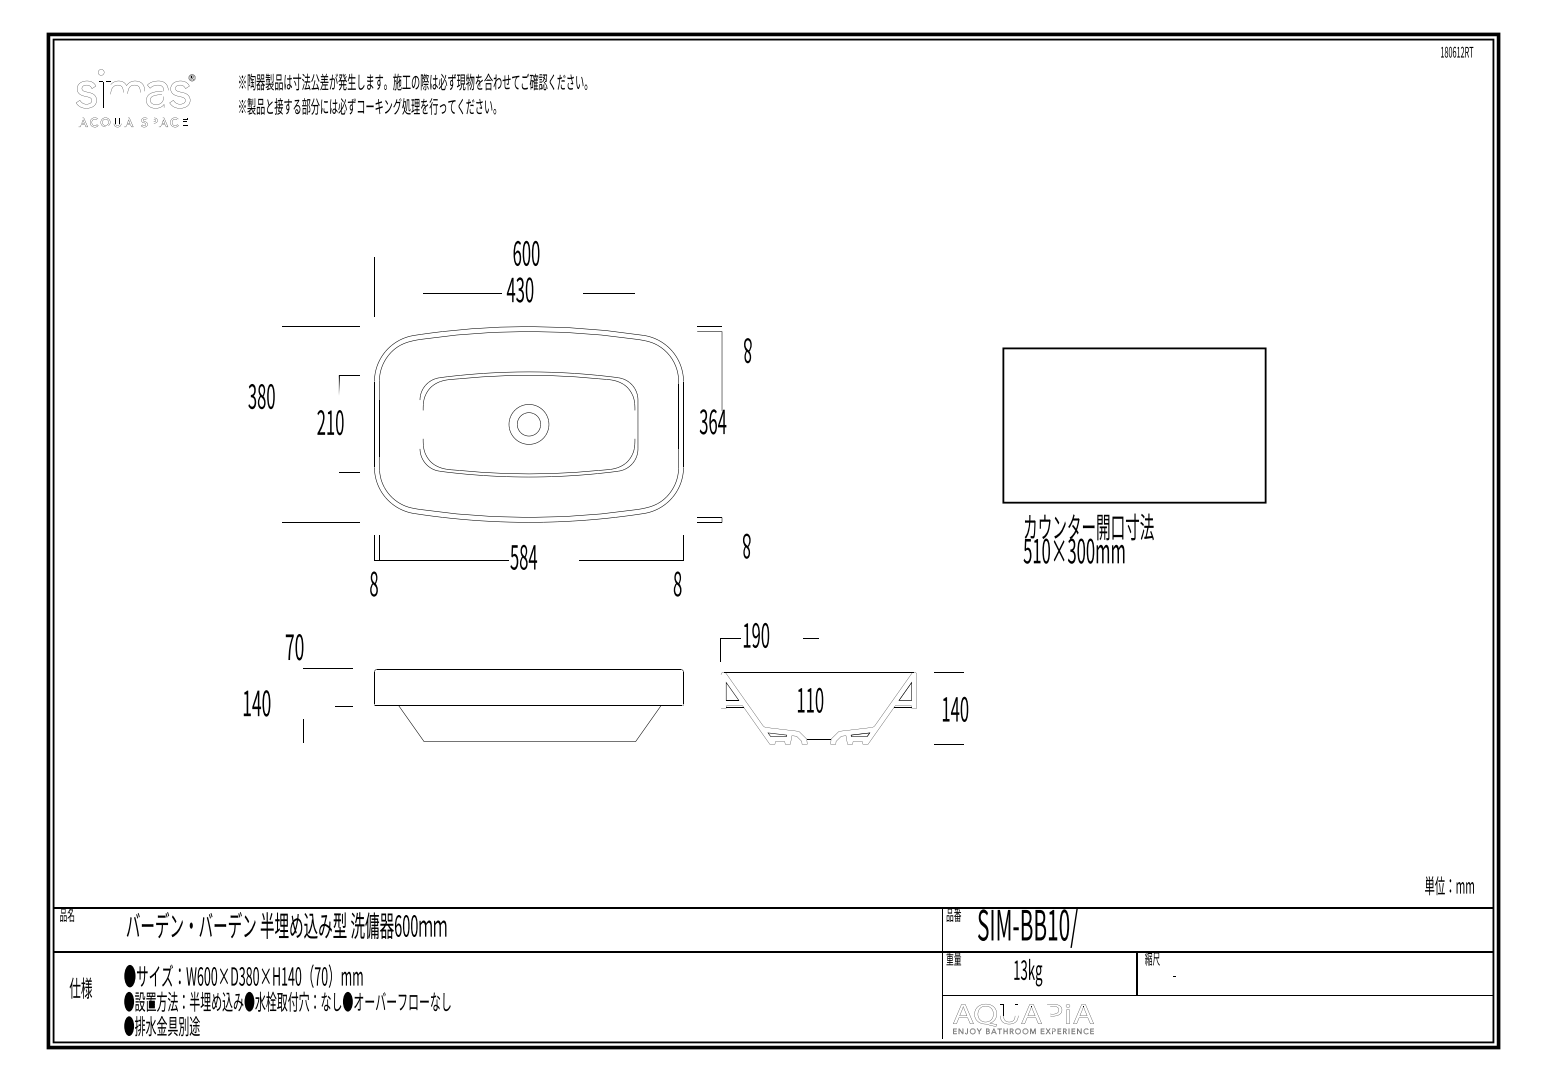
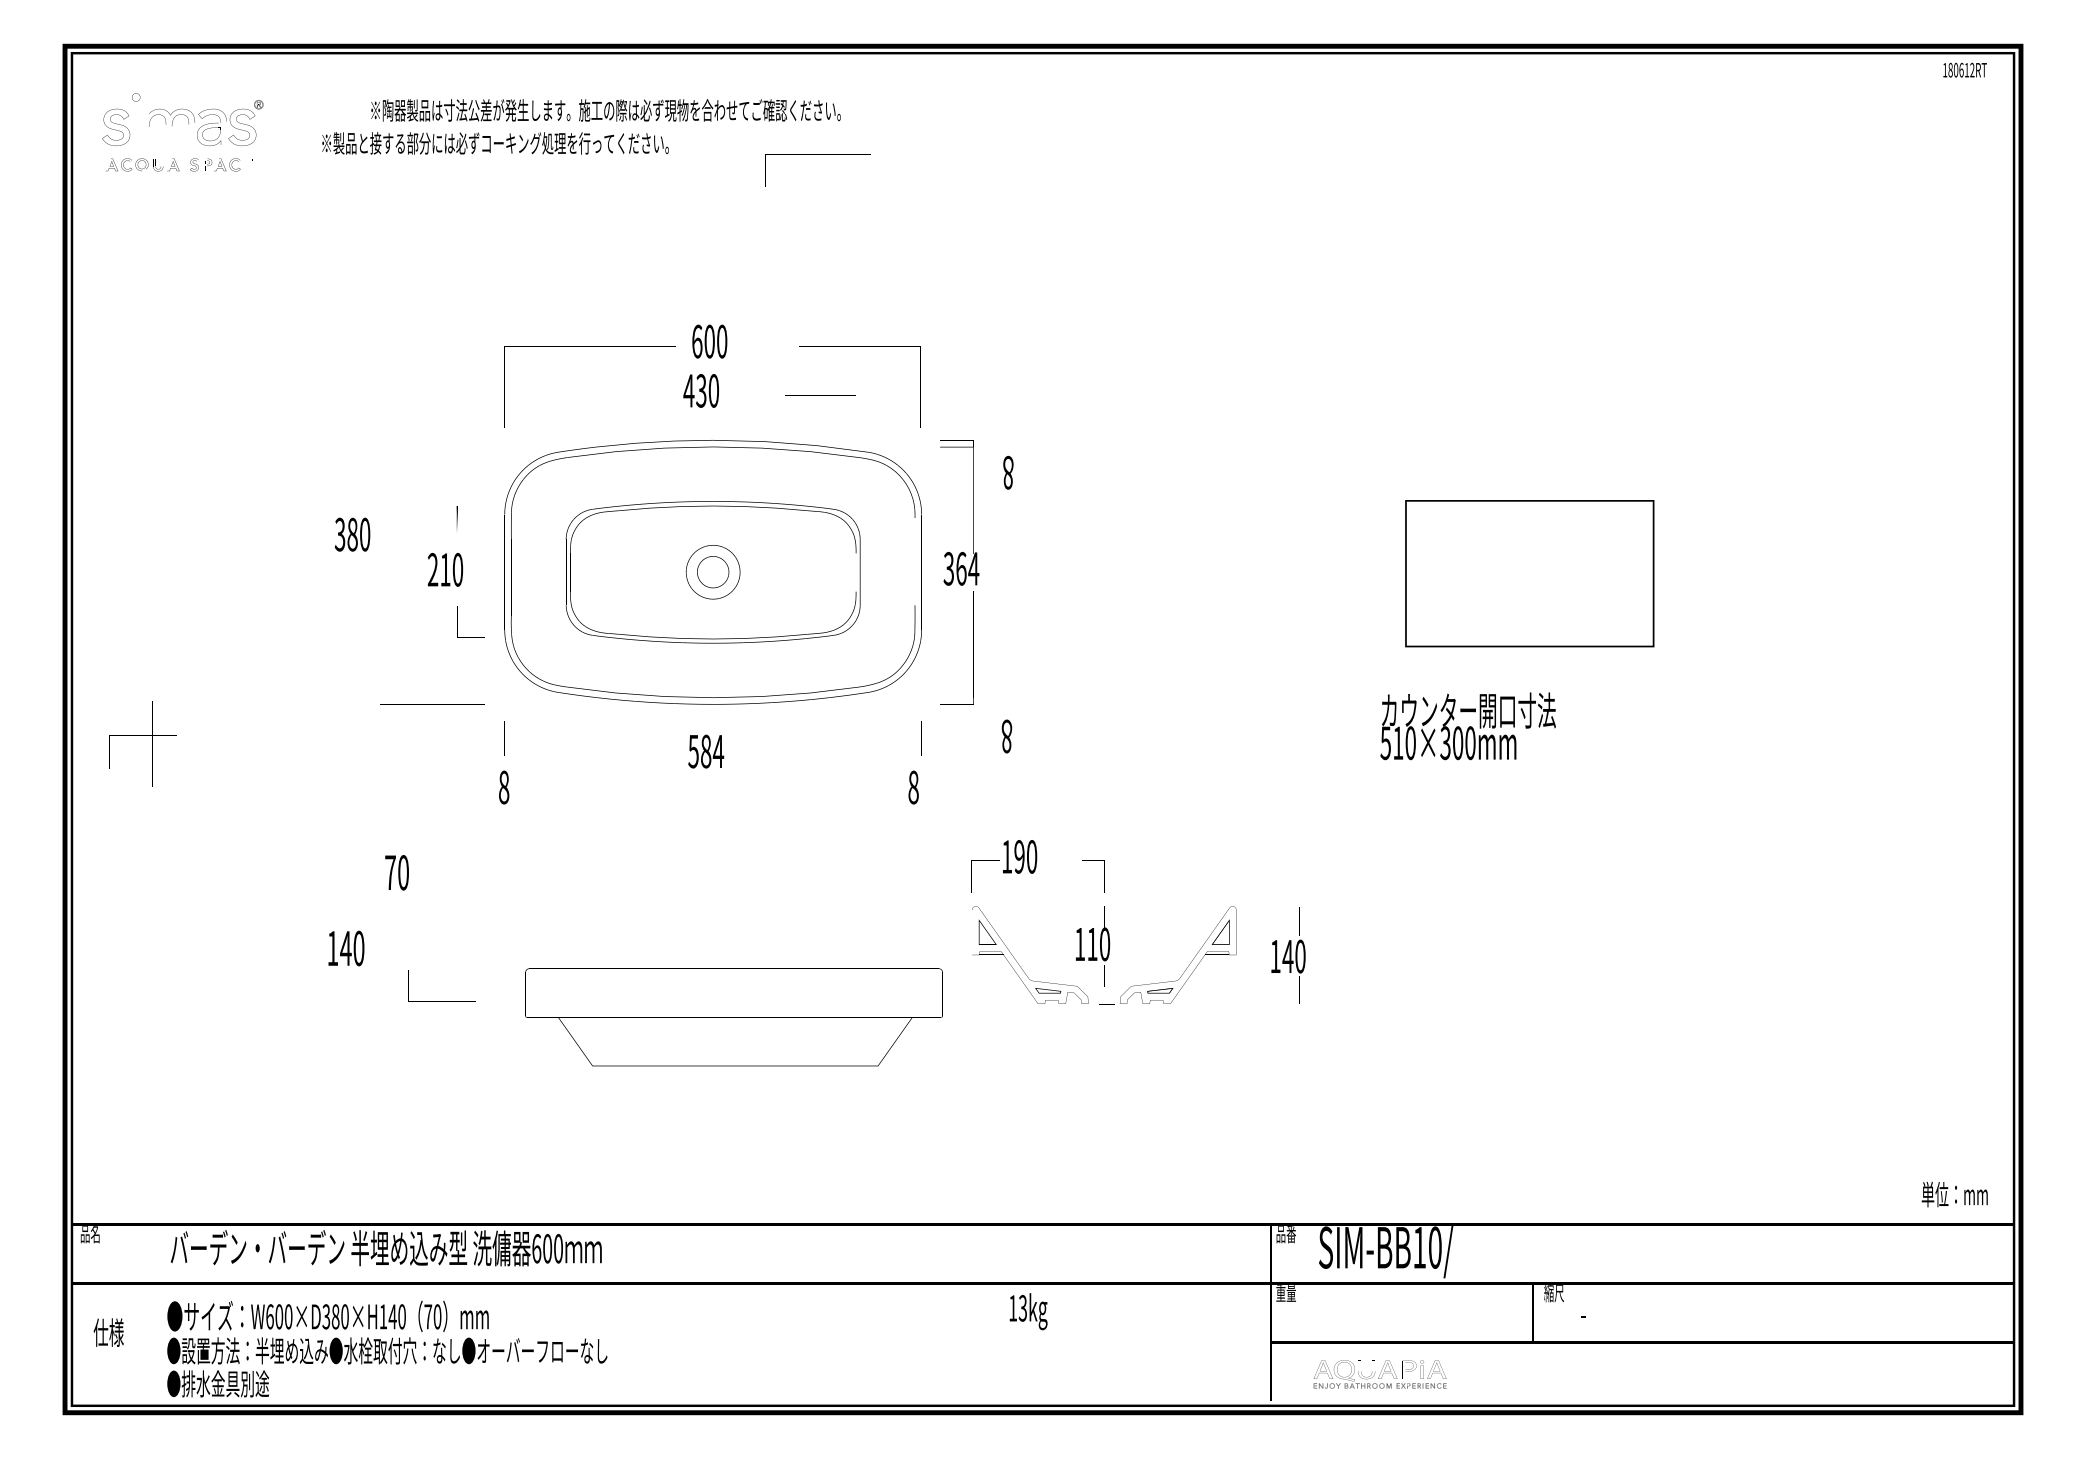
text: (412, 82) -> (605, 110), moved
line: (461, 293) -> (817, 154), moved
part: (1134, 425) -> (1529, 573), size x0.7
part: (327, 668) -> (142, 735), moved
part: (528, 705) -> (733, 1017), moved
text: (1028, 972) -> (1028, 1311), moved
part: (1022, 1019) -> (1379, 1374), size x0.7

